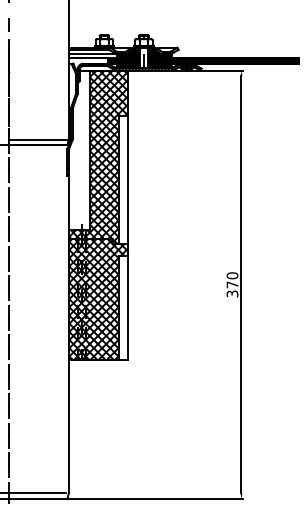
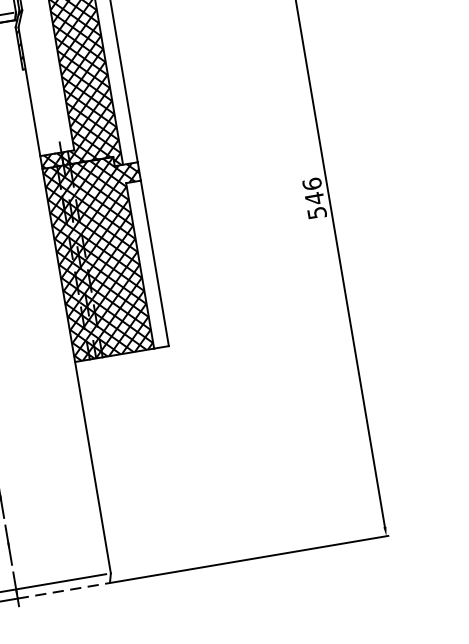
text: (232, 284) -> (314, 197), 370 -> 546
line: (38, 499) -> (64, 591), solid -> dashed

